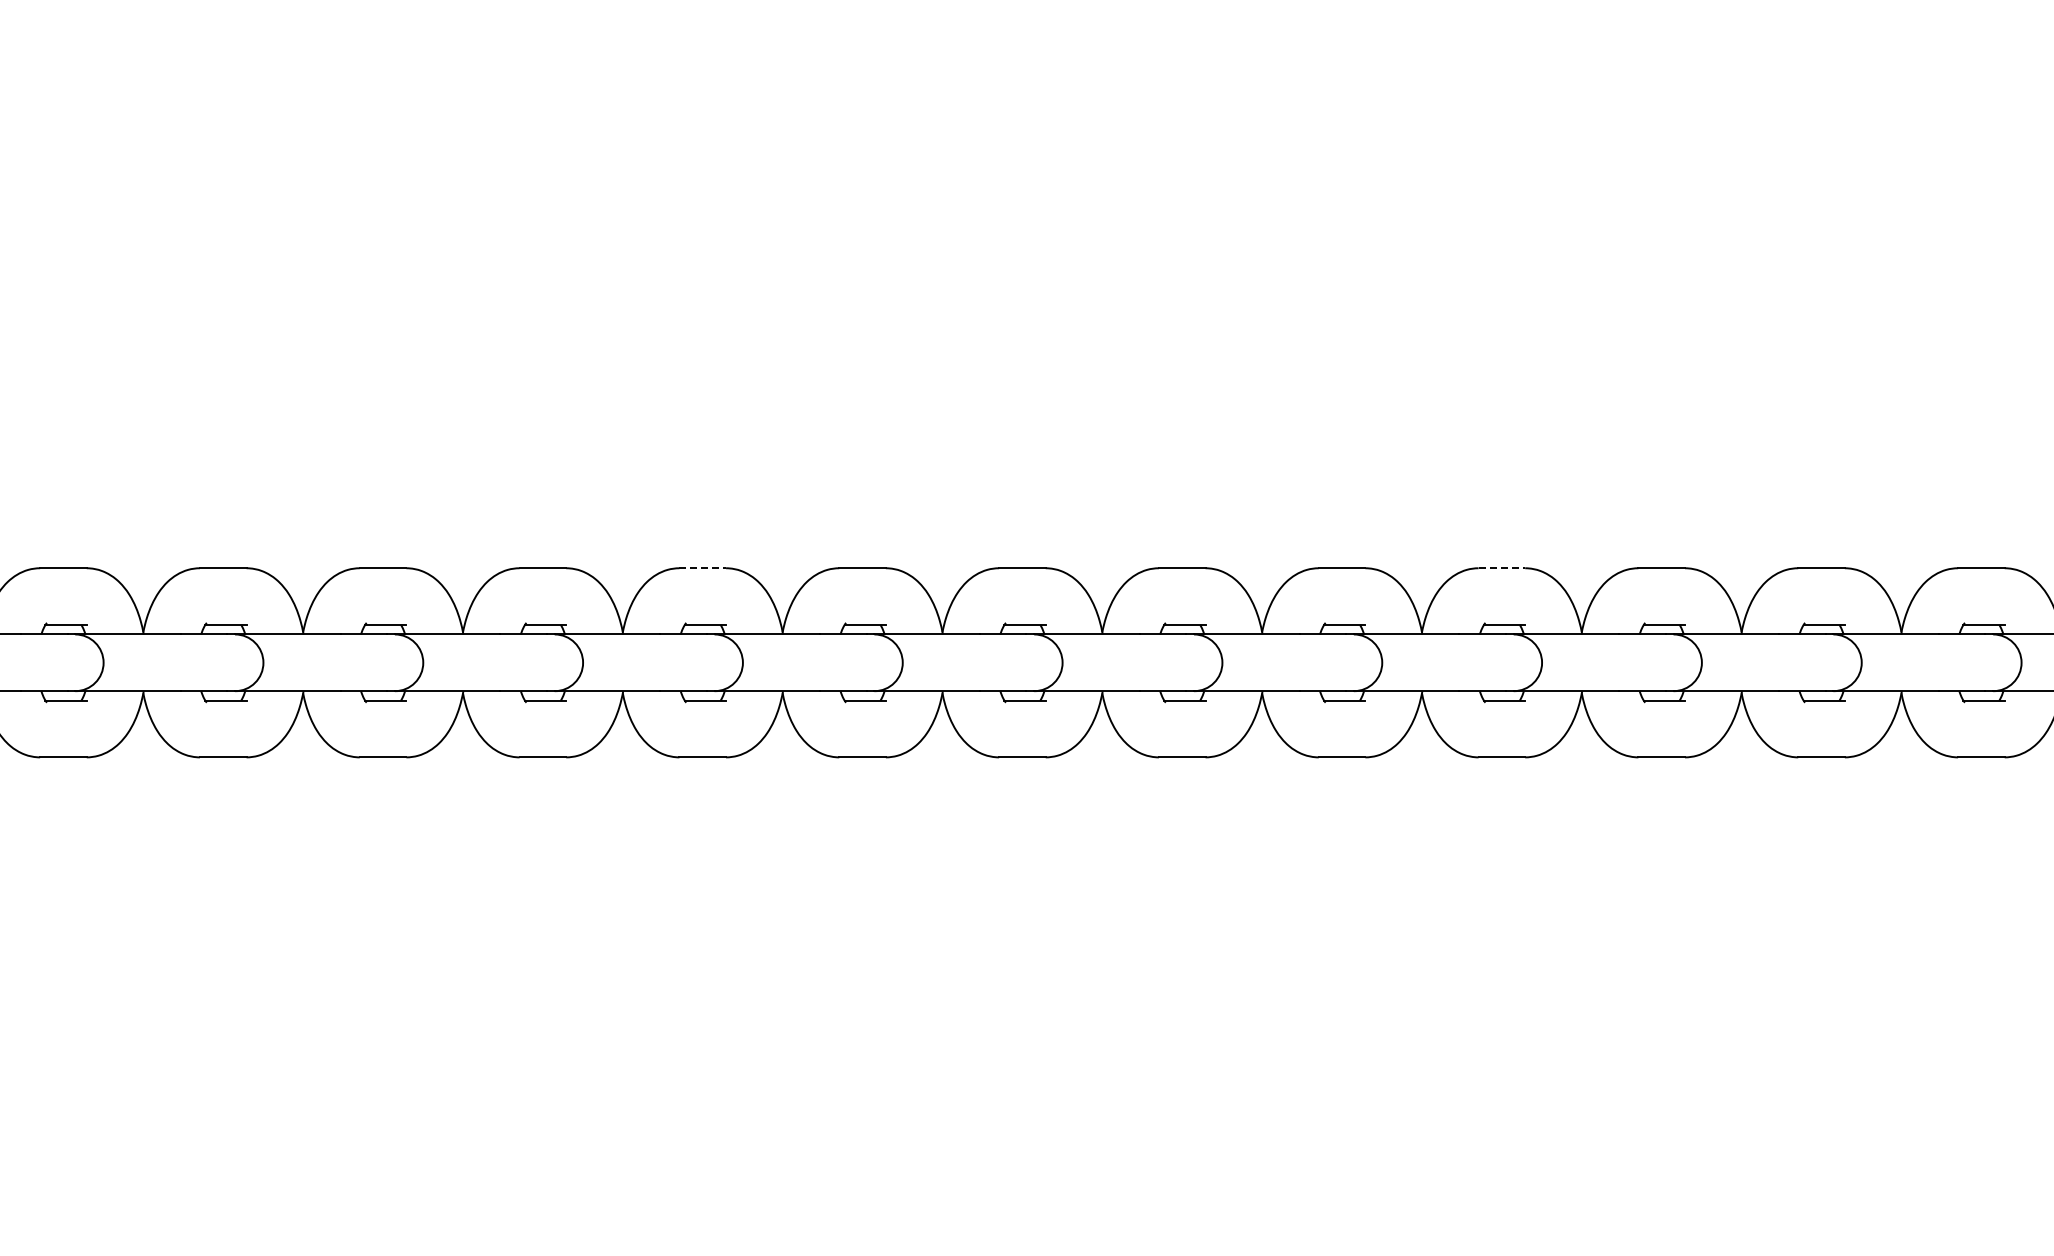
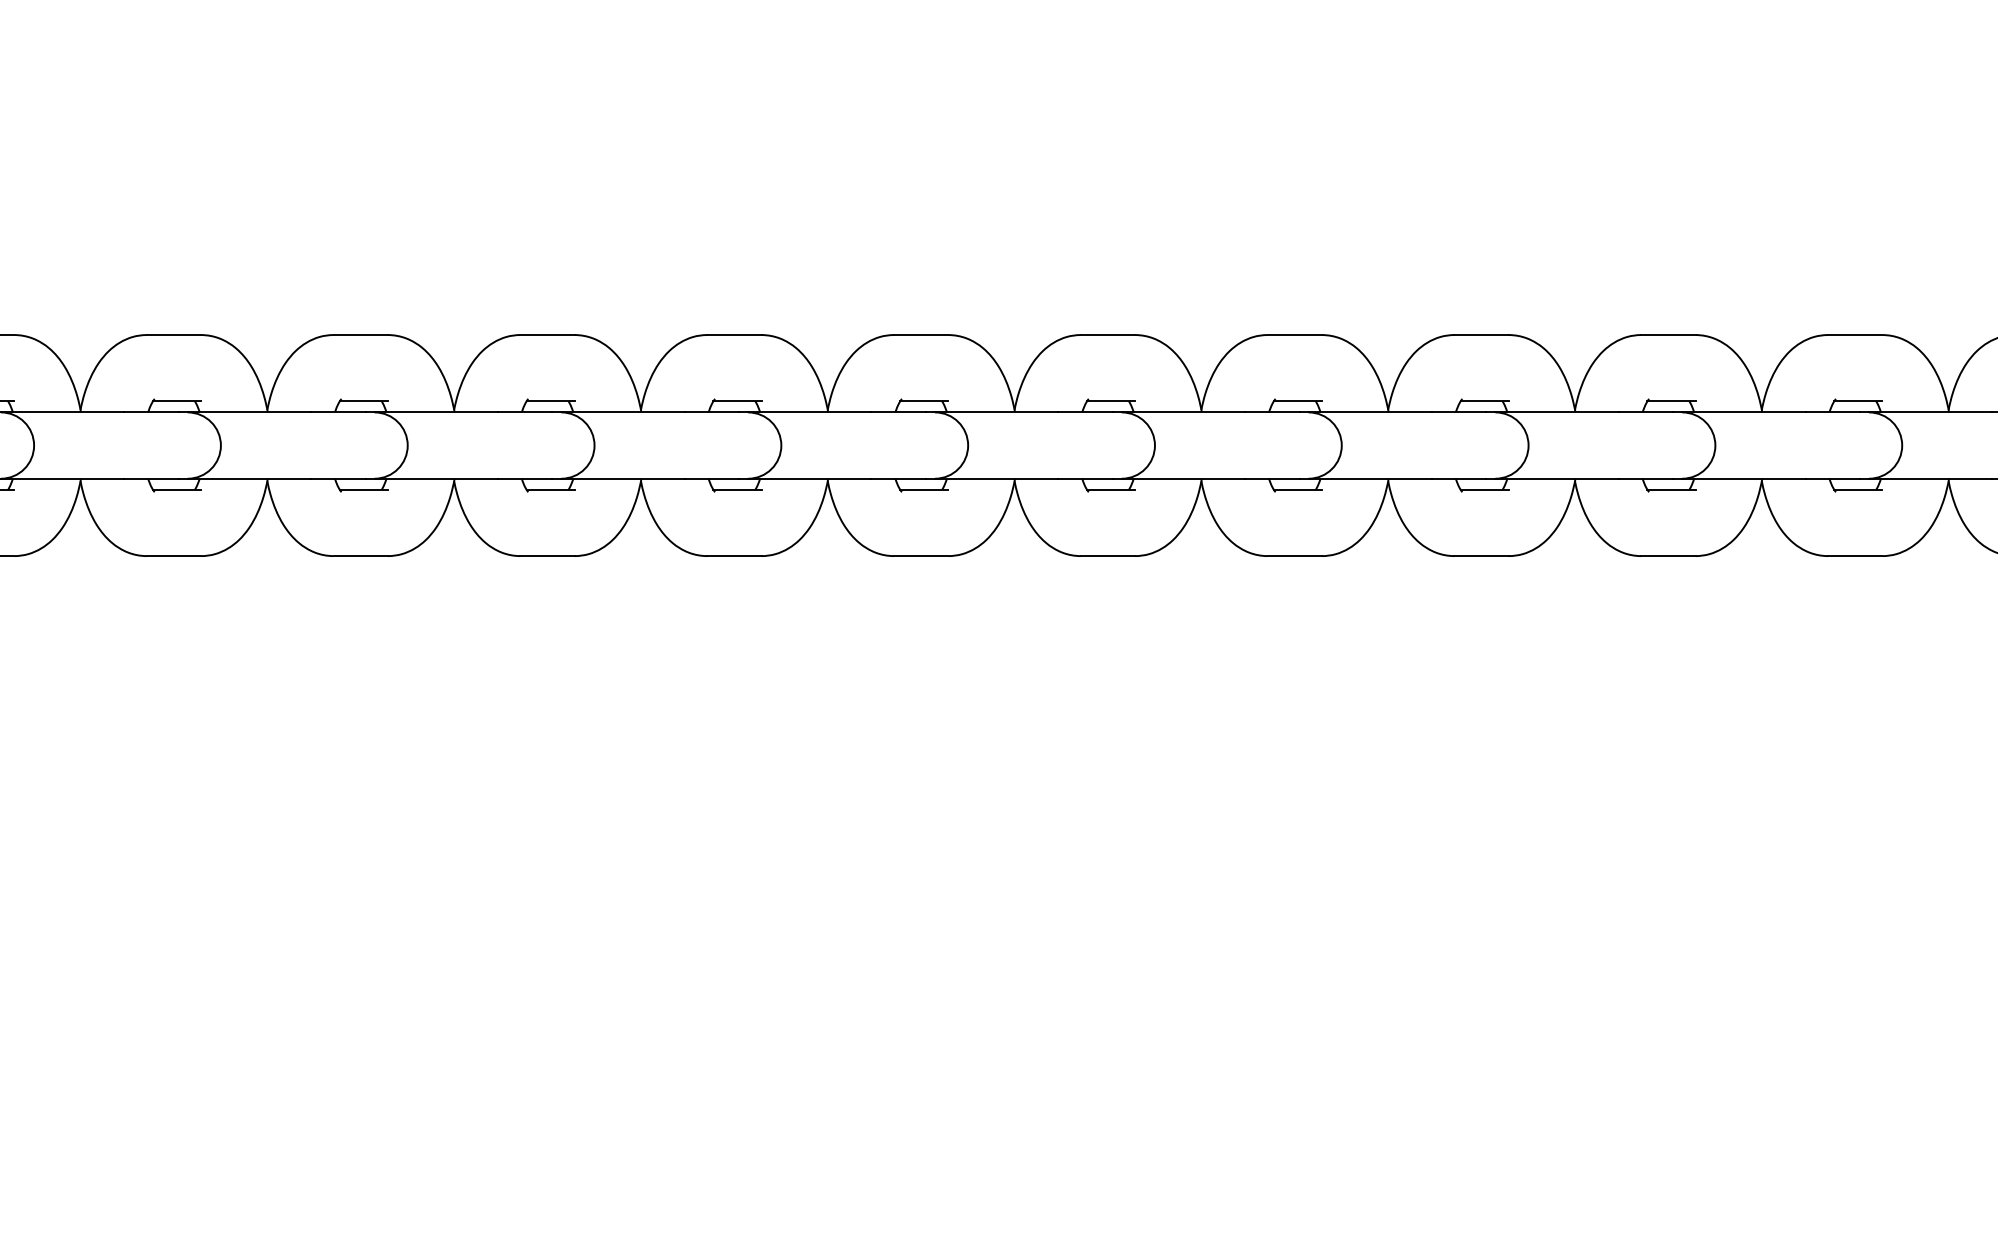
line: (703, 568) -> (922, 335), dashed -> solid
line: (1502, 568) -> (1855, 335), dashed -> solid

